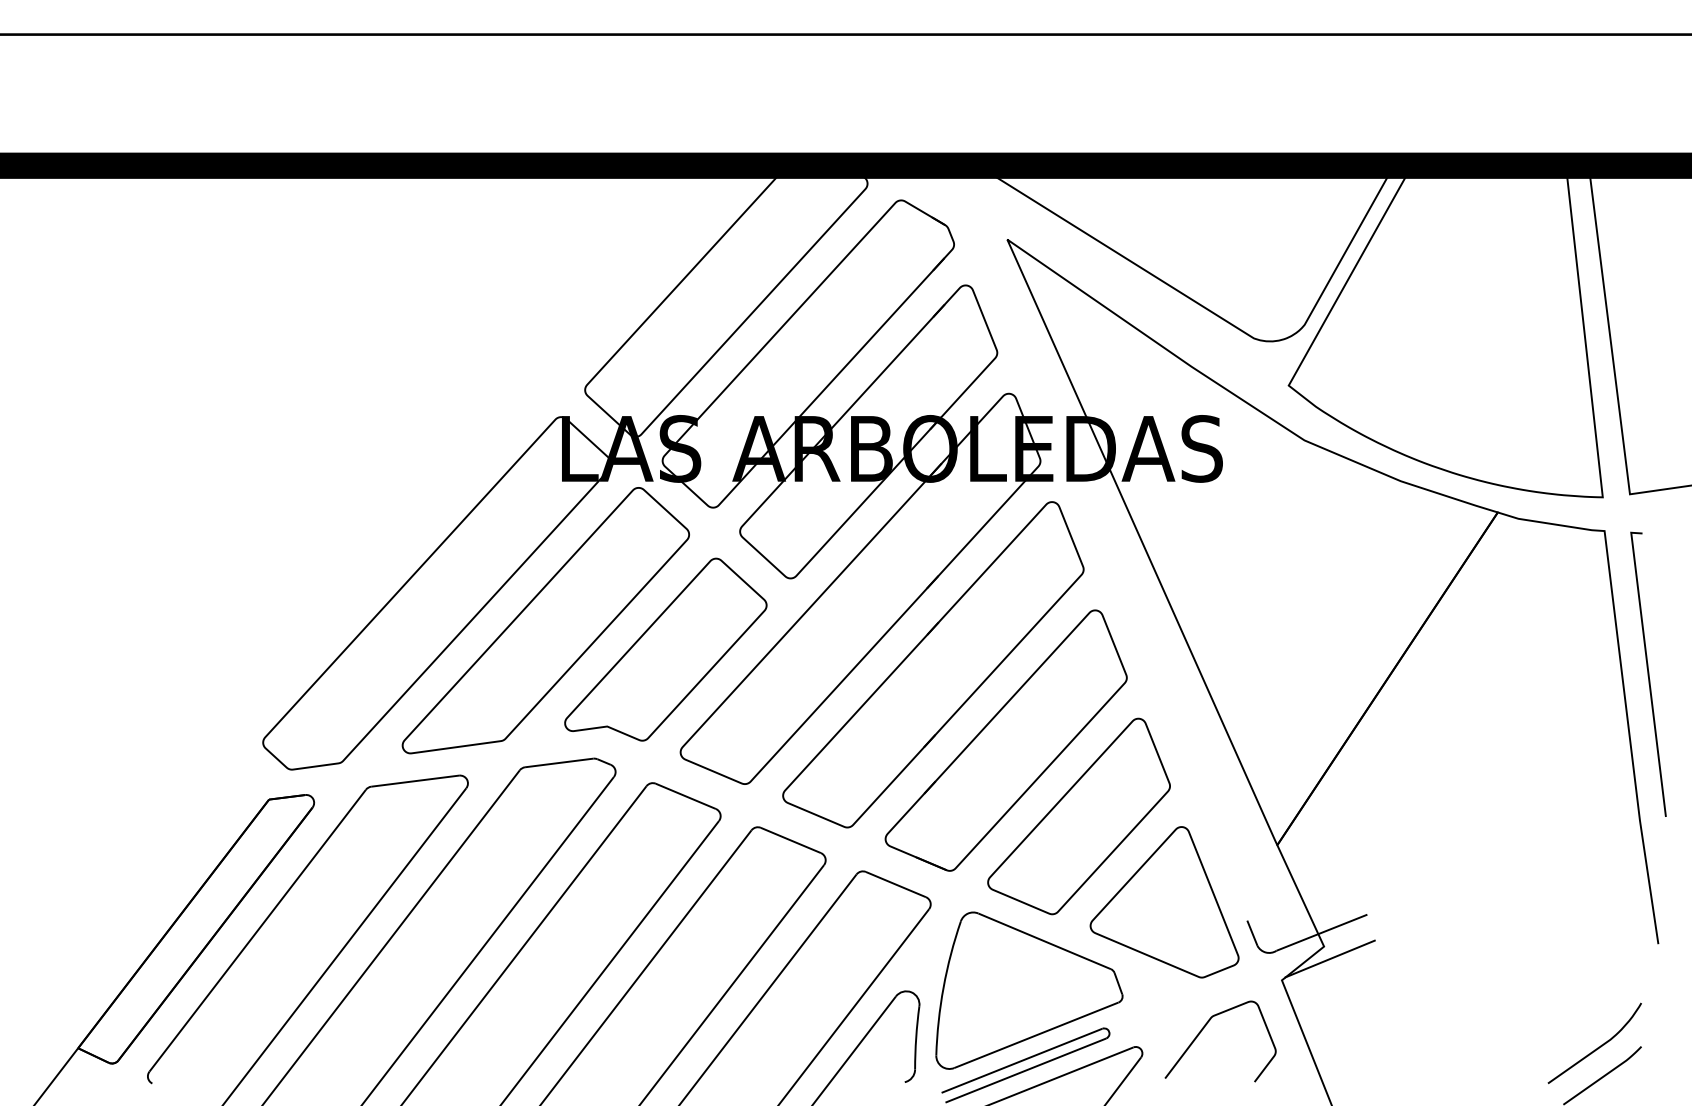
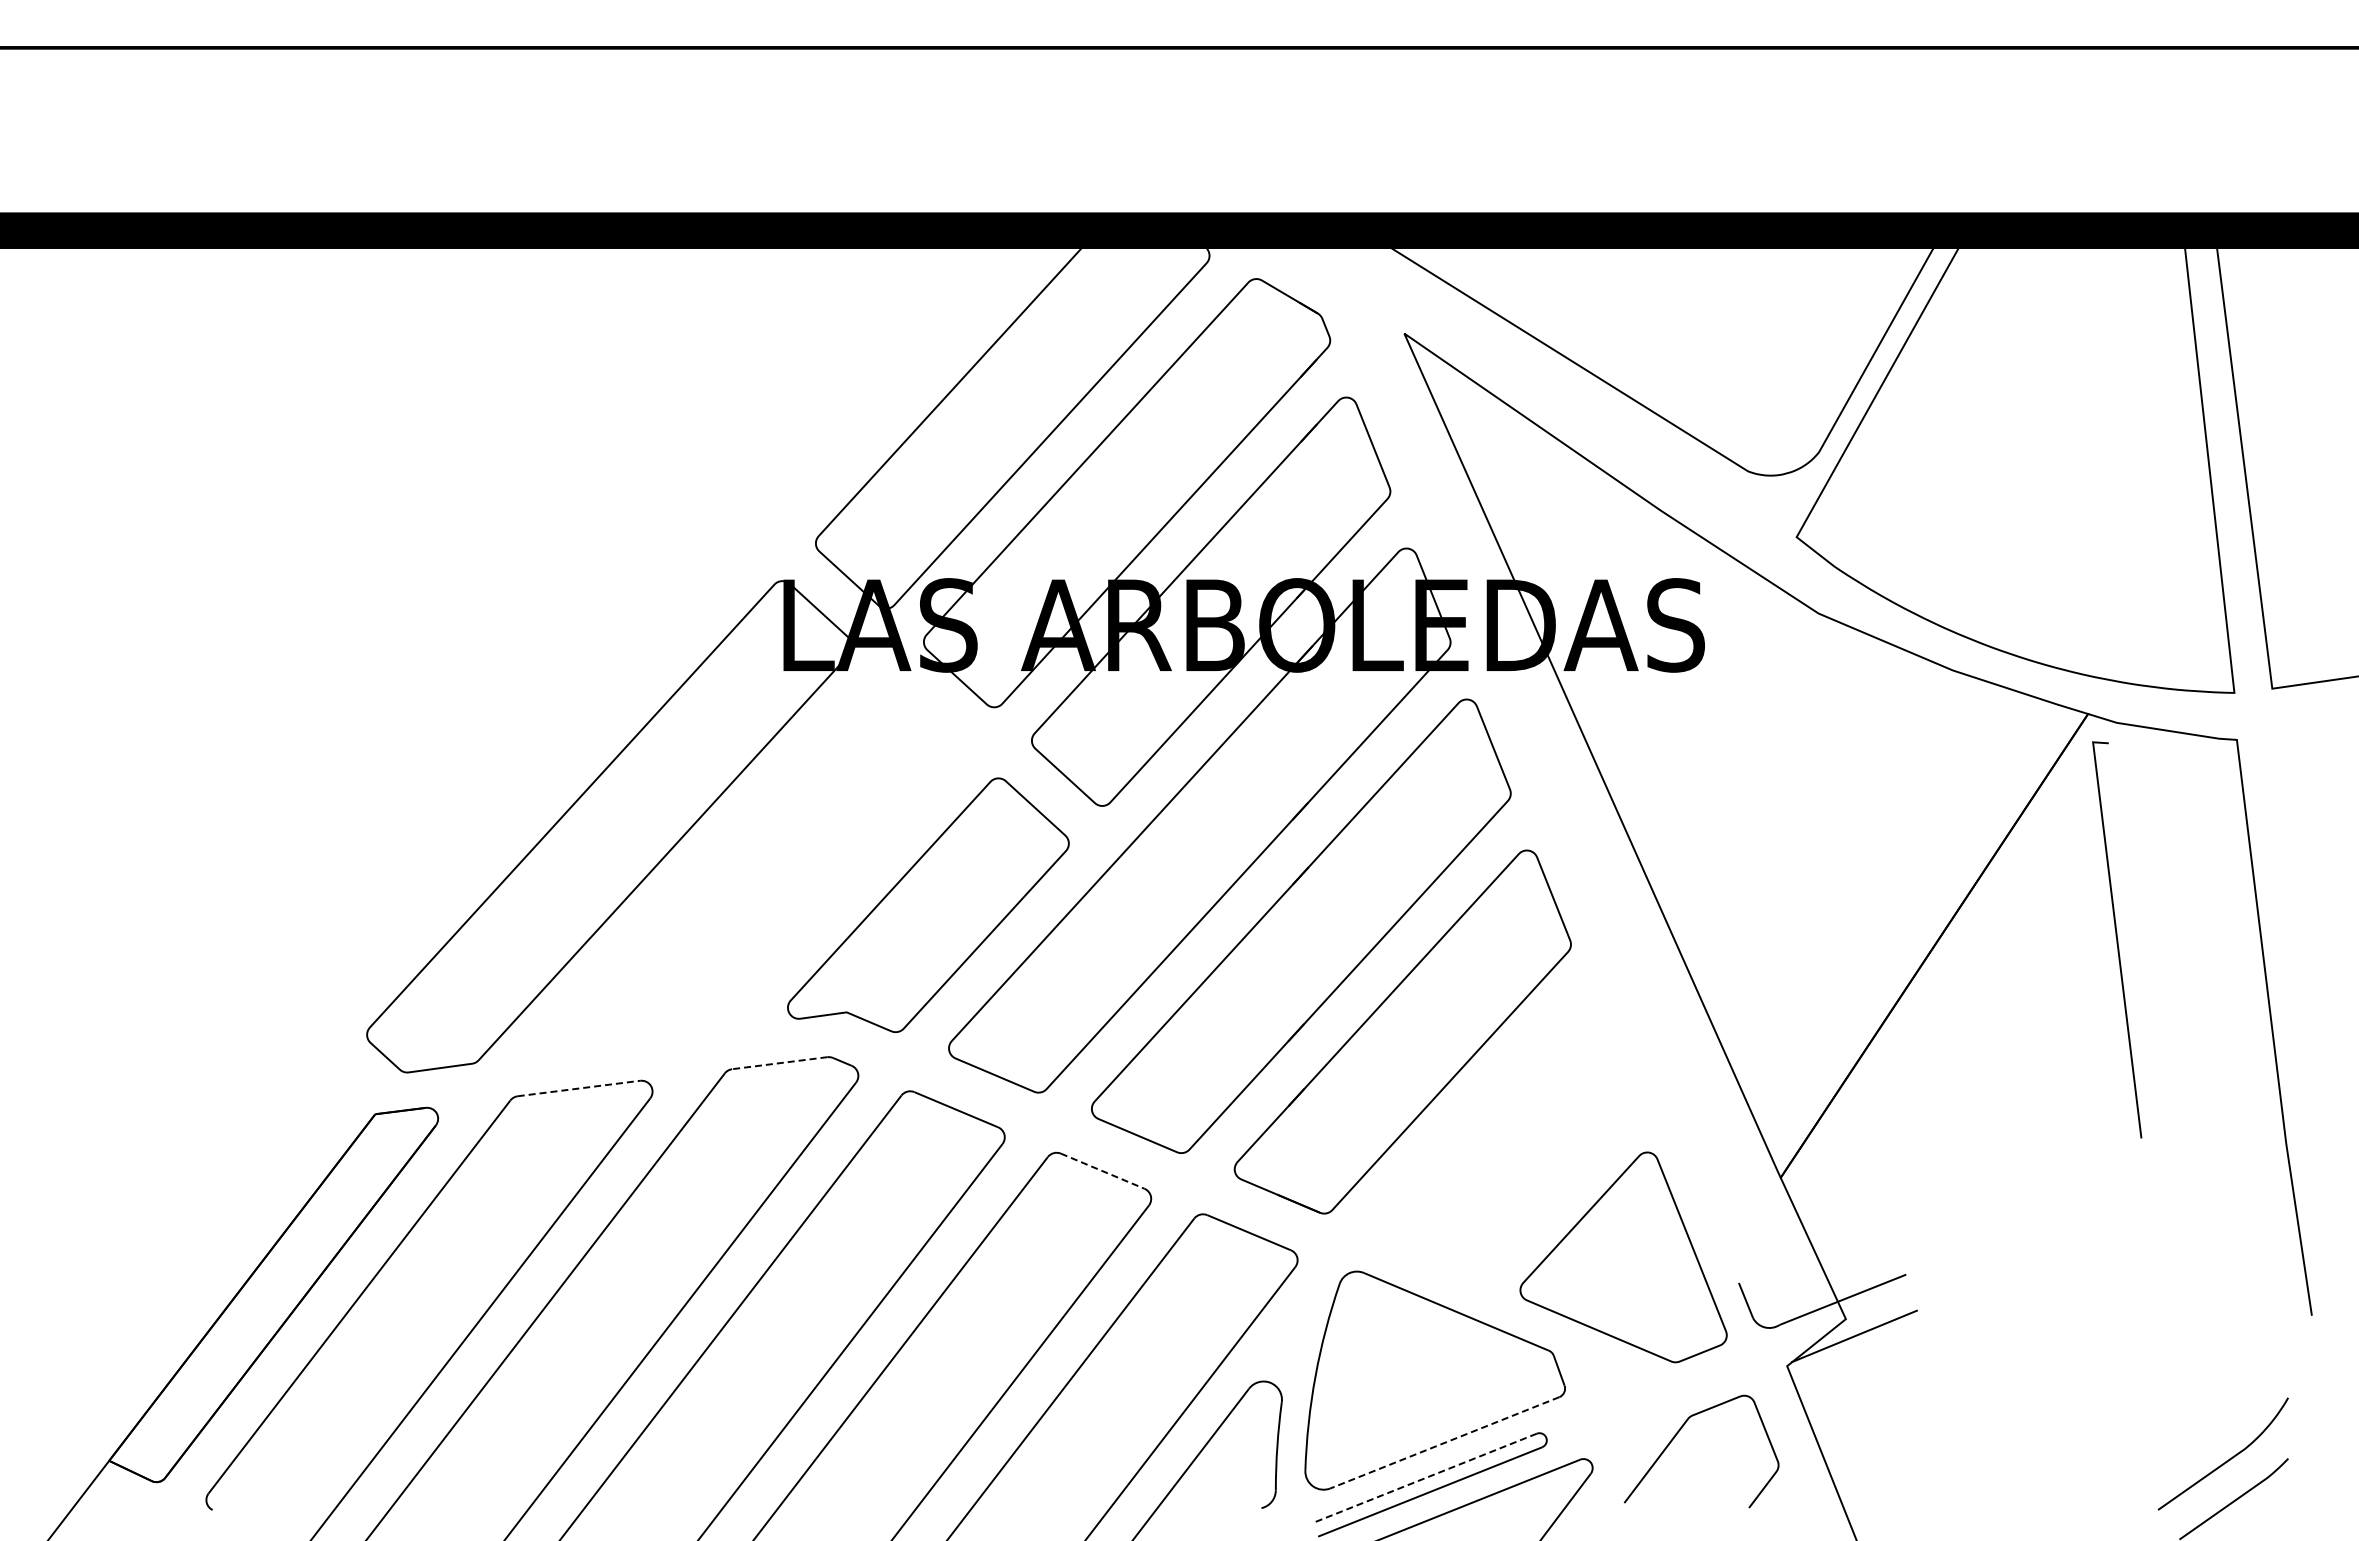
part: (545, 620) -> (760, 864), removed
line: (1648, 674) -> (2117, 939), moved
line: (559, 763) -> (779, 1063), solid -> dashed
line: (415, 781) -> (579, 1088), solid -> dashed
part: (1079, 816) -> (1504, 1137), removed
line: (791, 840) -> (1103, 1171), solid -> dashed
line: (1036, 1035) -> (1444, 1443), solid -> dashed
line: (1021, 1060) -> (1424, 1478), solid -> dashed

